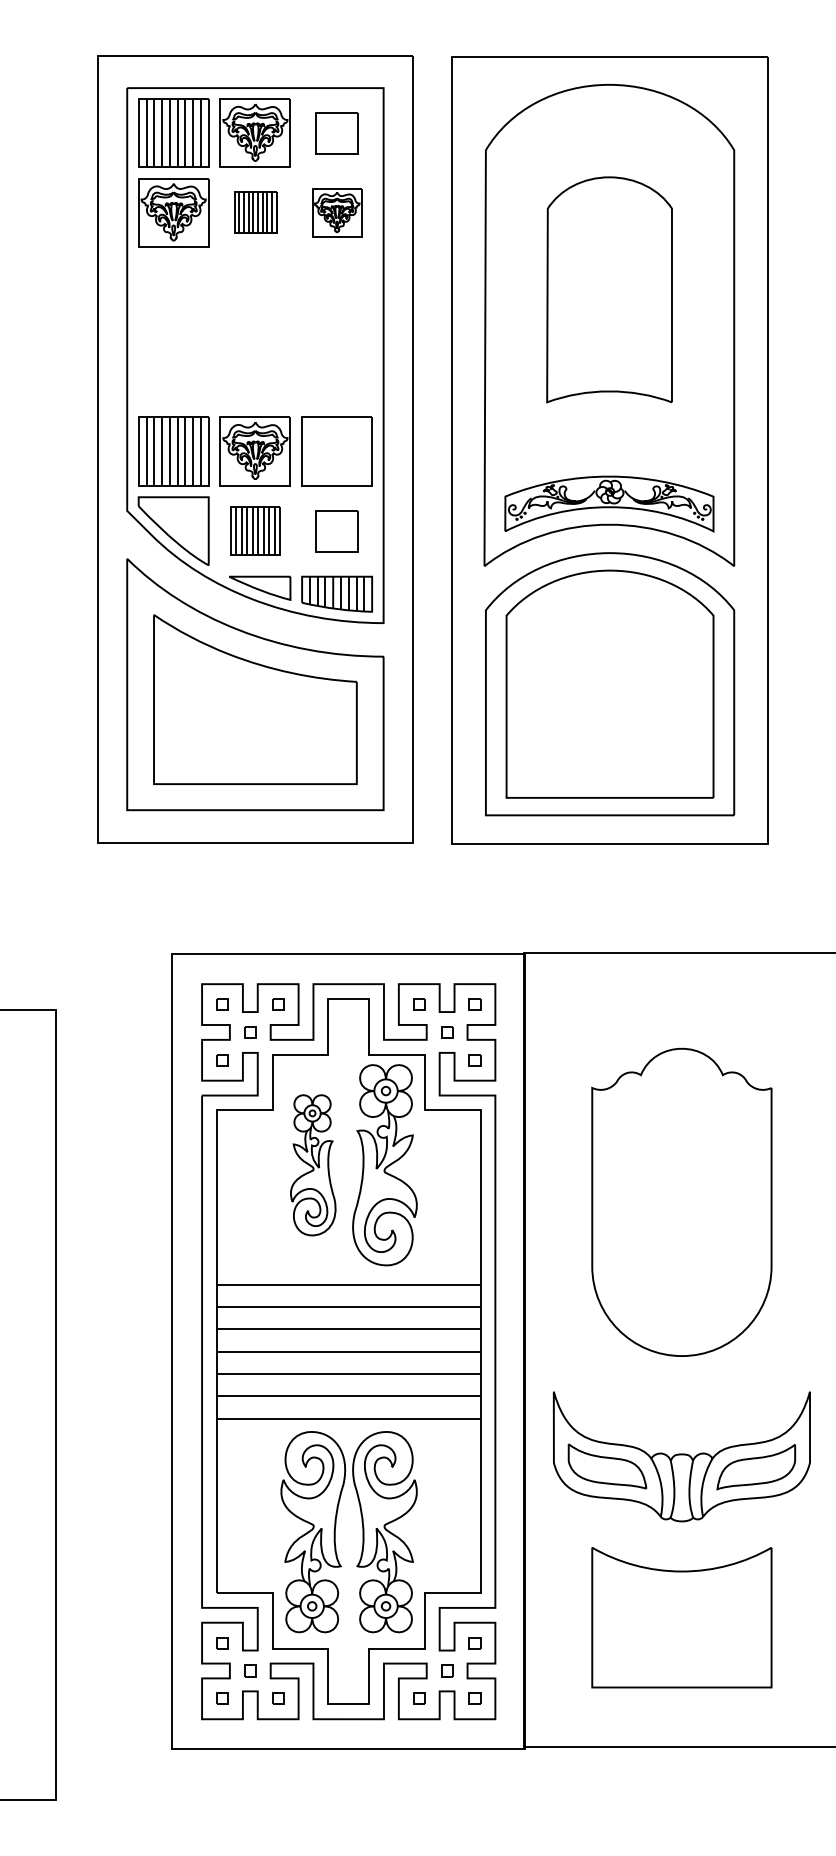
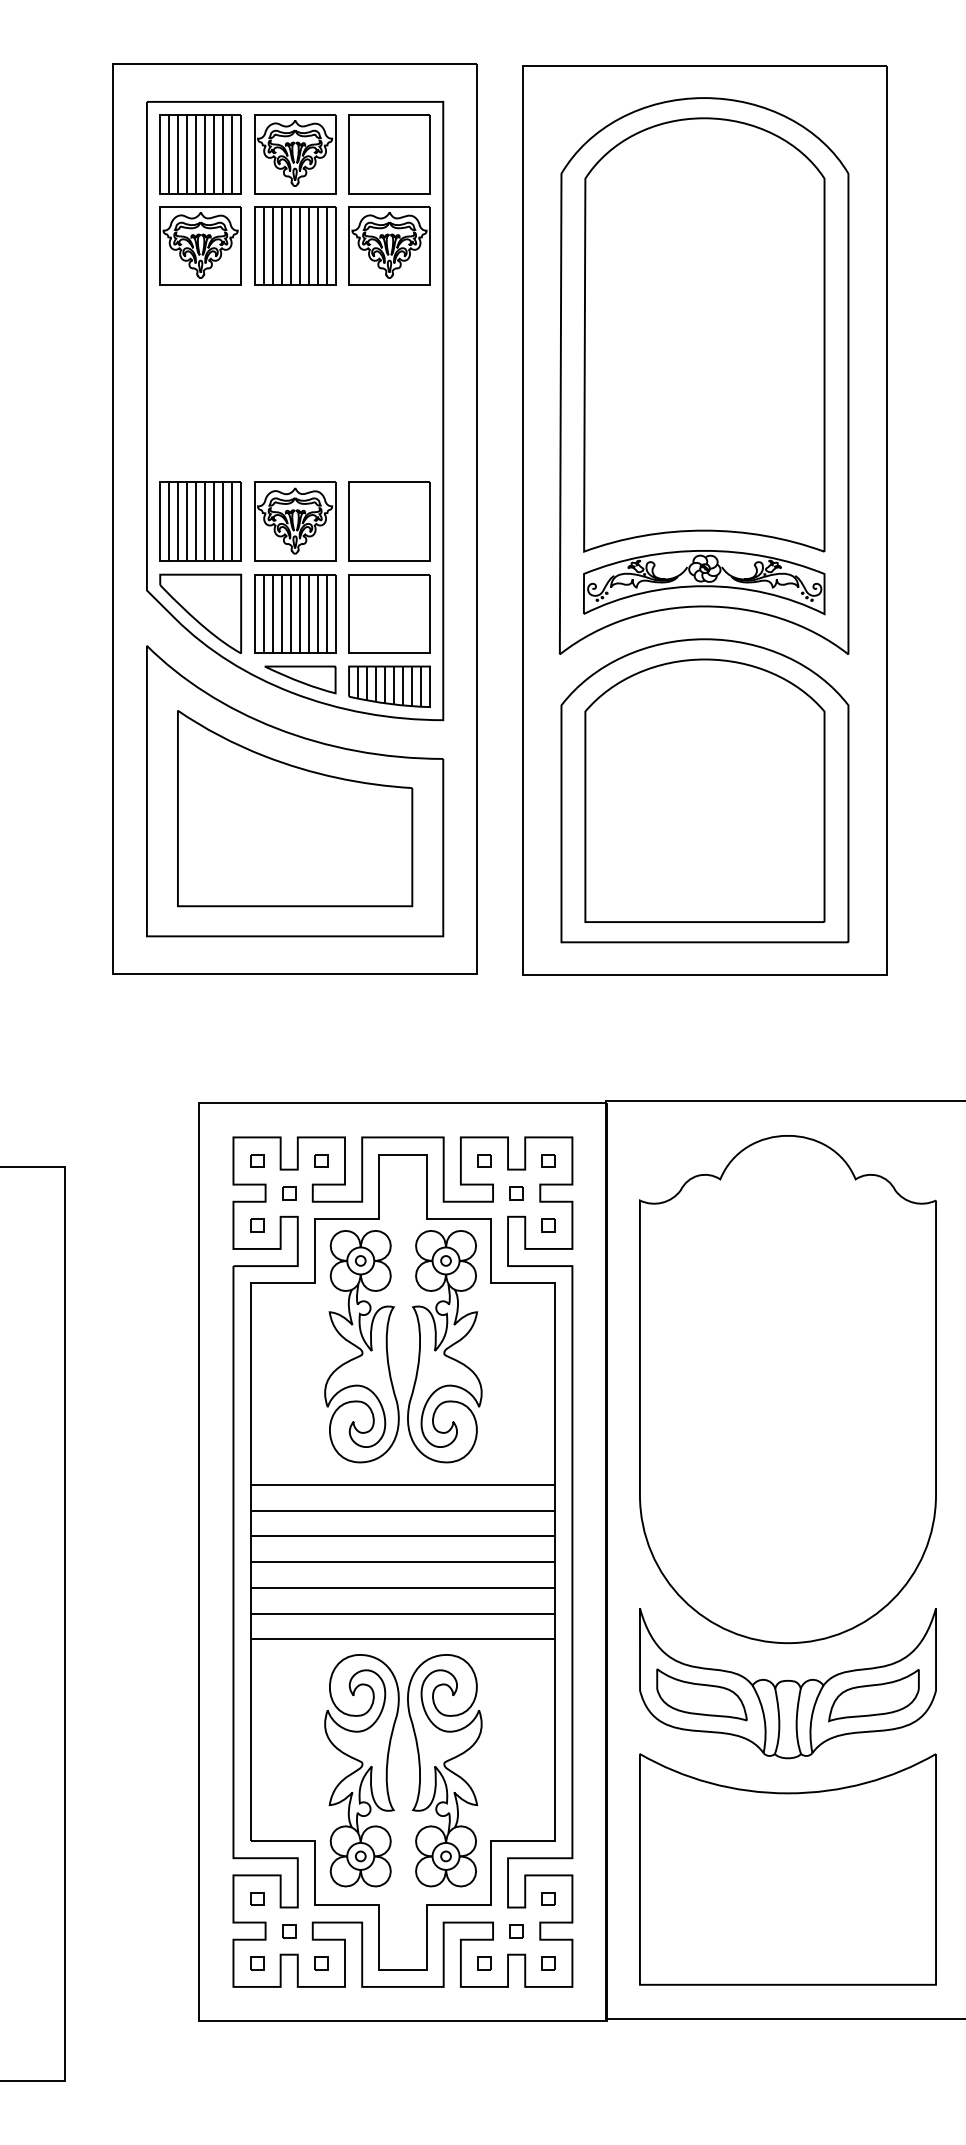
part: (337, 133) -> (389, 154), size x1.67
part: (255, 212) -> (295, 245), size x1.67
part: (337, 212) -> (389, 245), size x1.43
part: (609, 289) -> (704, 334), size x1.67
part: (255, 530) -> (295, 613), size x1.43
part: (337, 530) -> (389, 613), size x1.67
part: (312, 1165) -> (361, 1346), size x1.43
part: (681, 1202) -> (787, 1389), size x1.43
part: (681, 1617) -> (787, 1869), size x1.43

